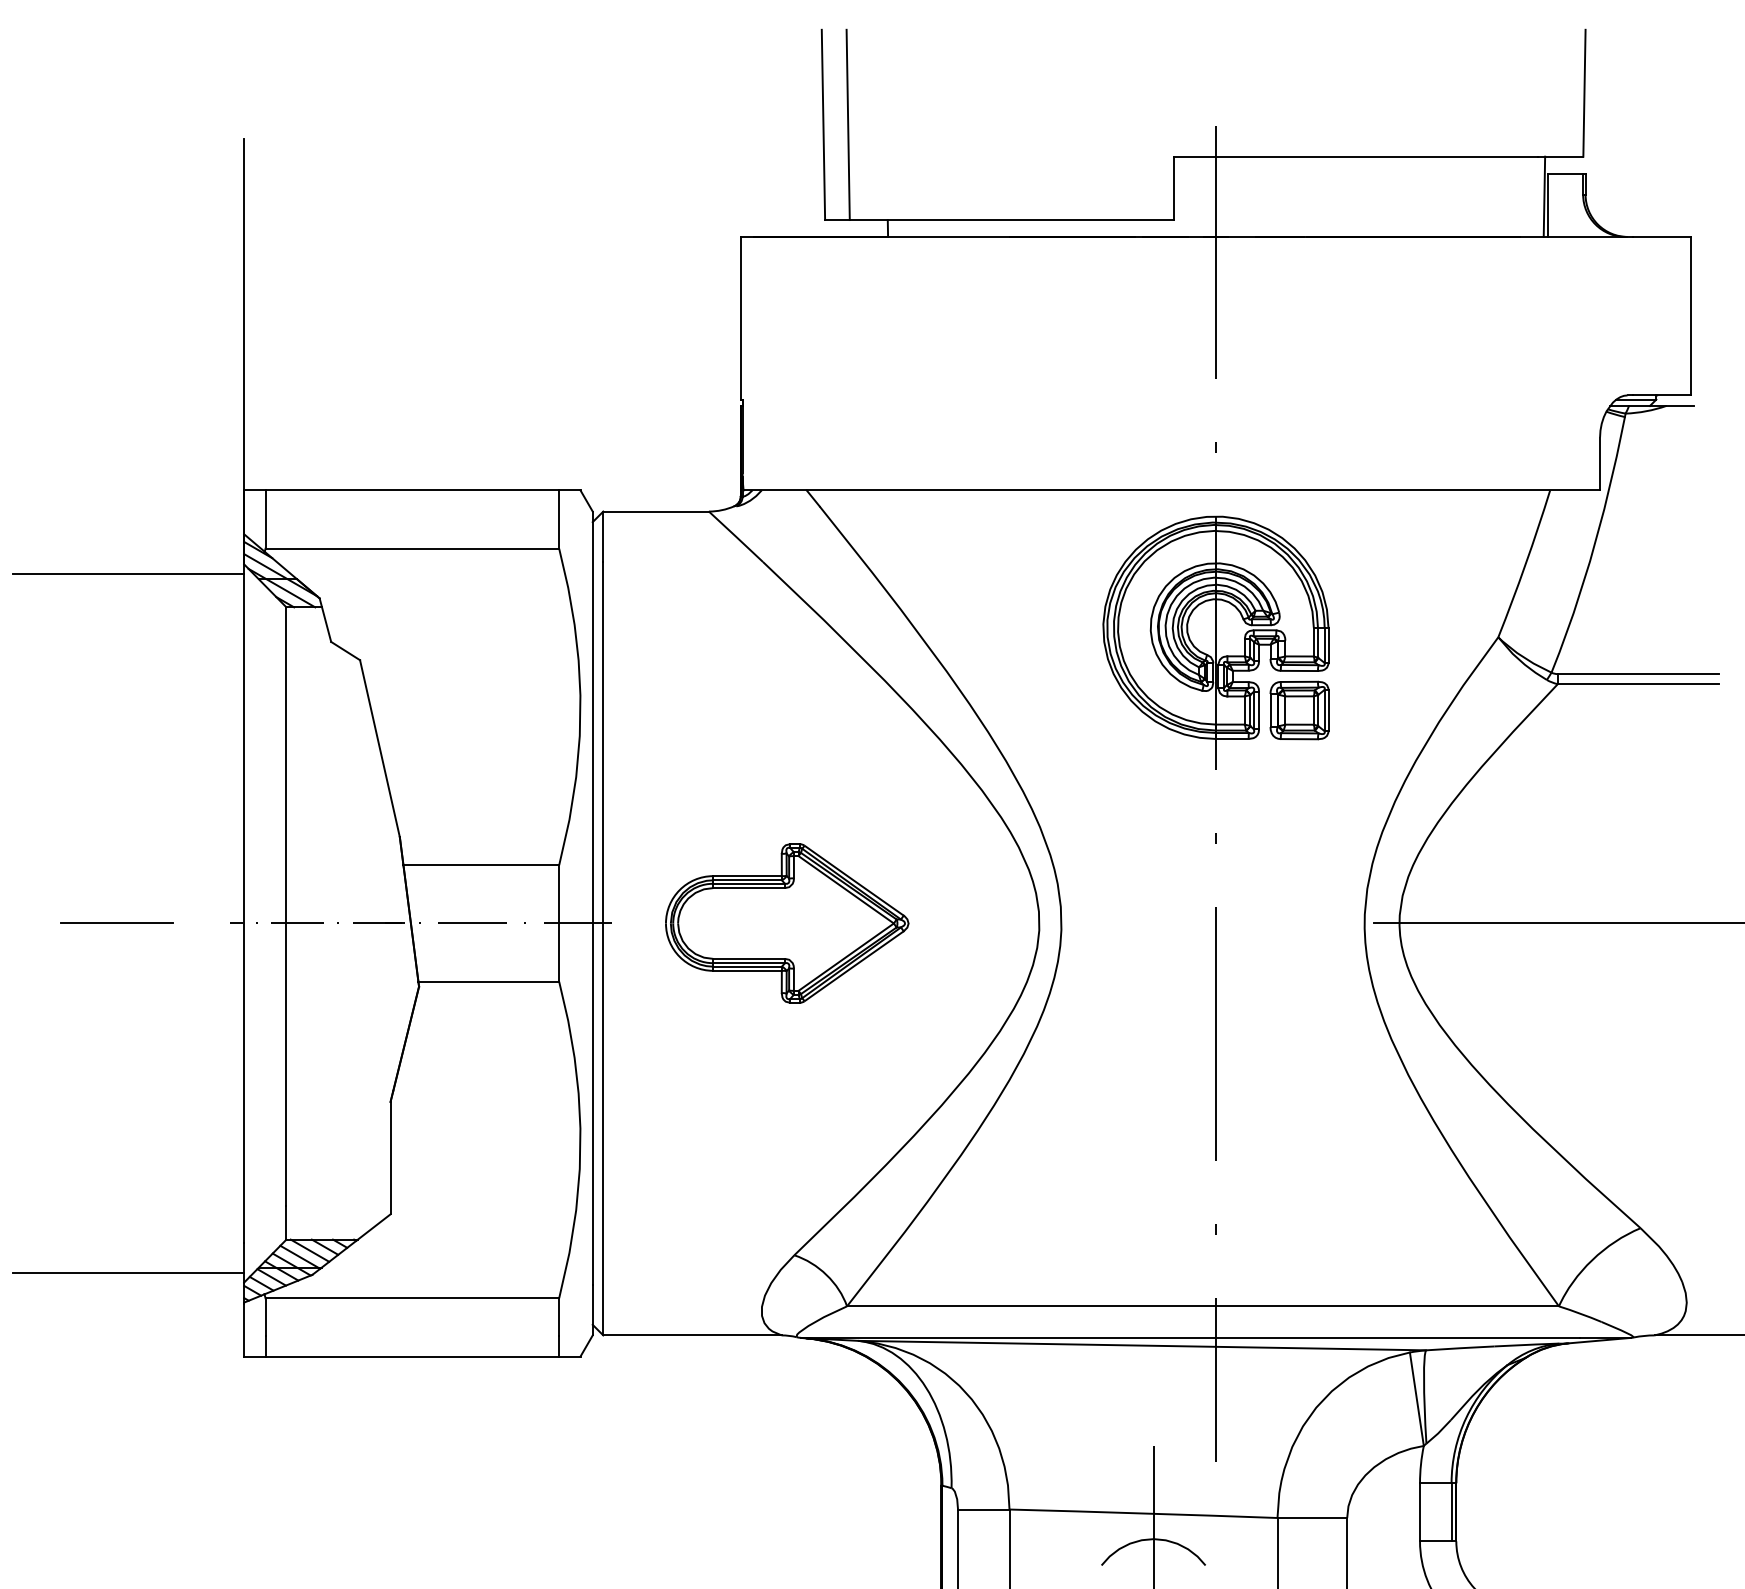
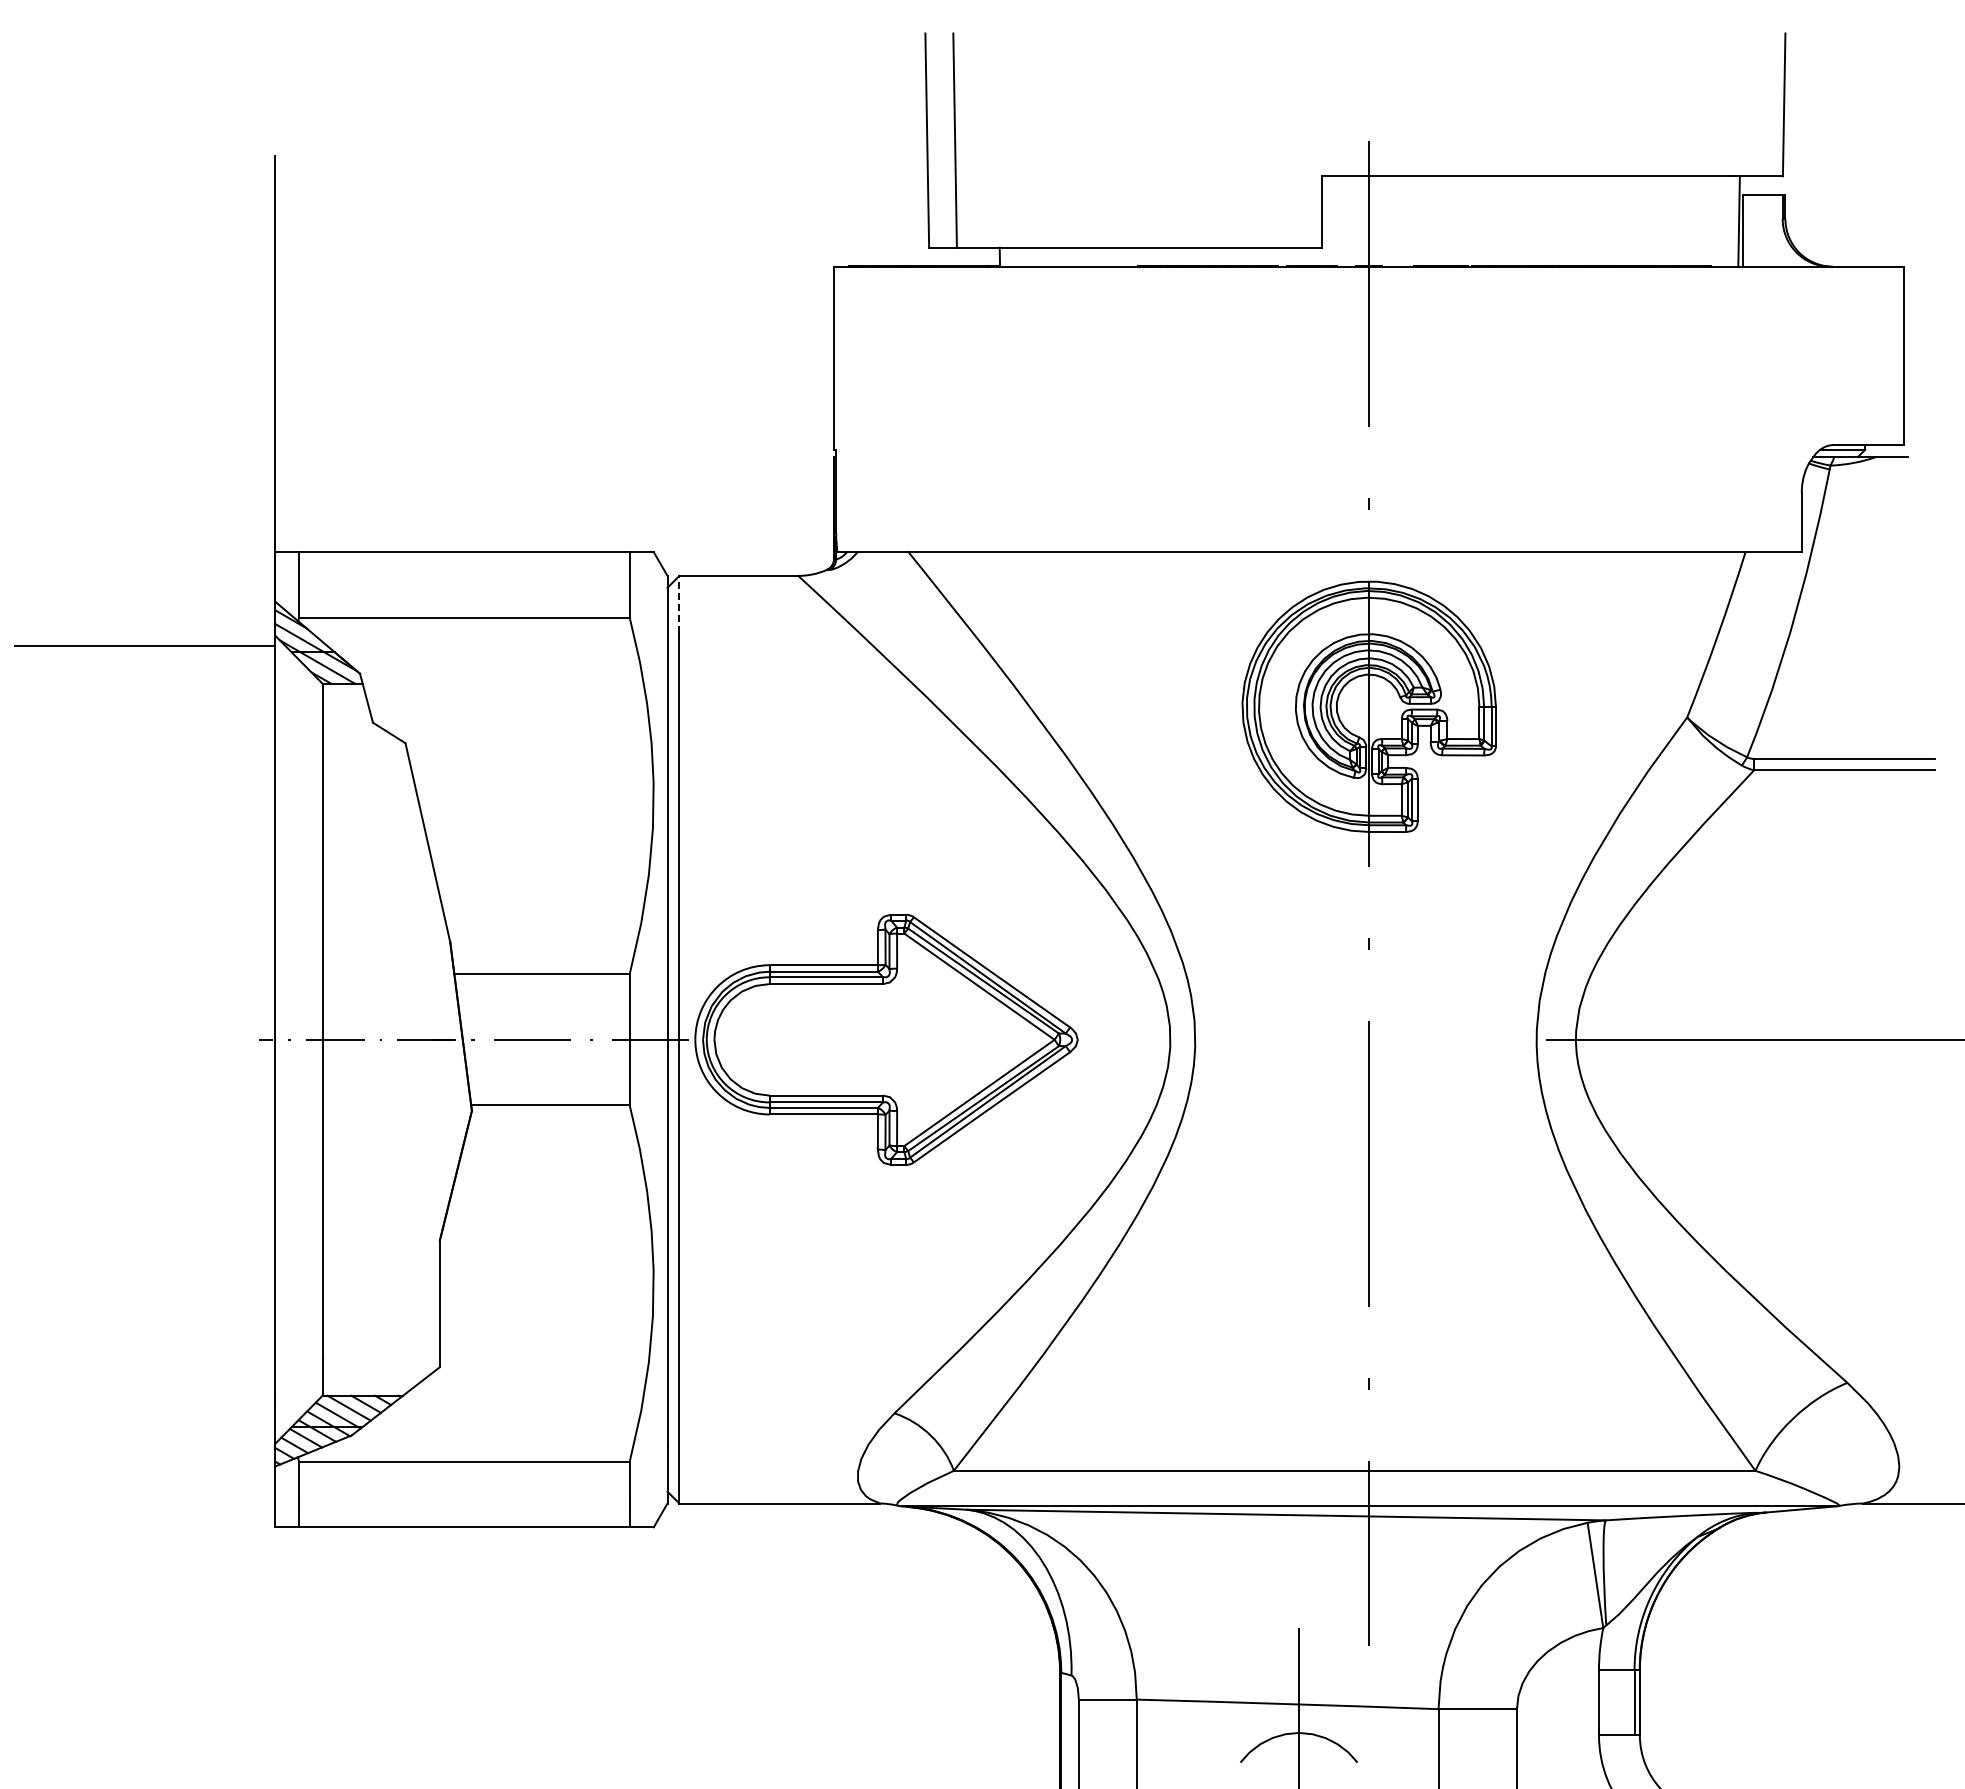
line: (603, 536) -> (679, 603), solid -> dashed
part: (1298, 710) -> (1462, 799), removed
line: (116, 923) -> (131, 1039), removed
part: (787, 923) -> (886, 1039), size x1.4
line: (128, 1273) -> (144, 1433), removed

